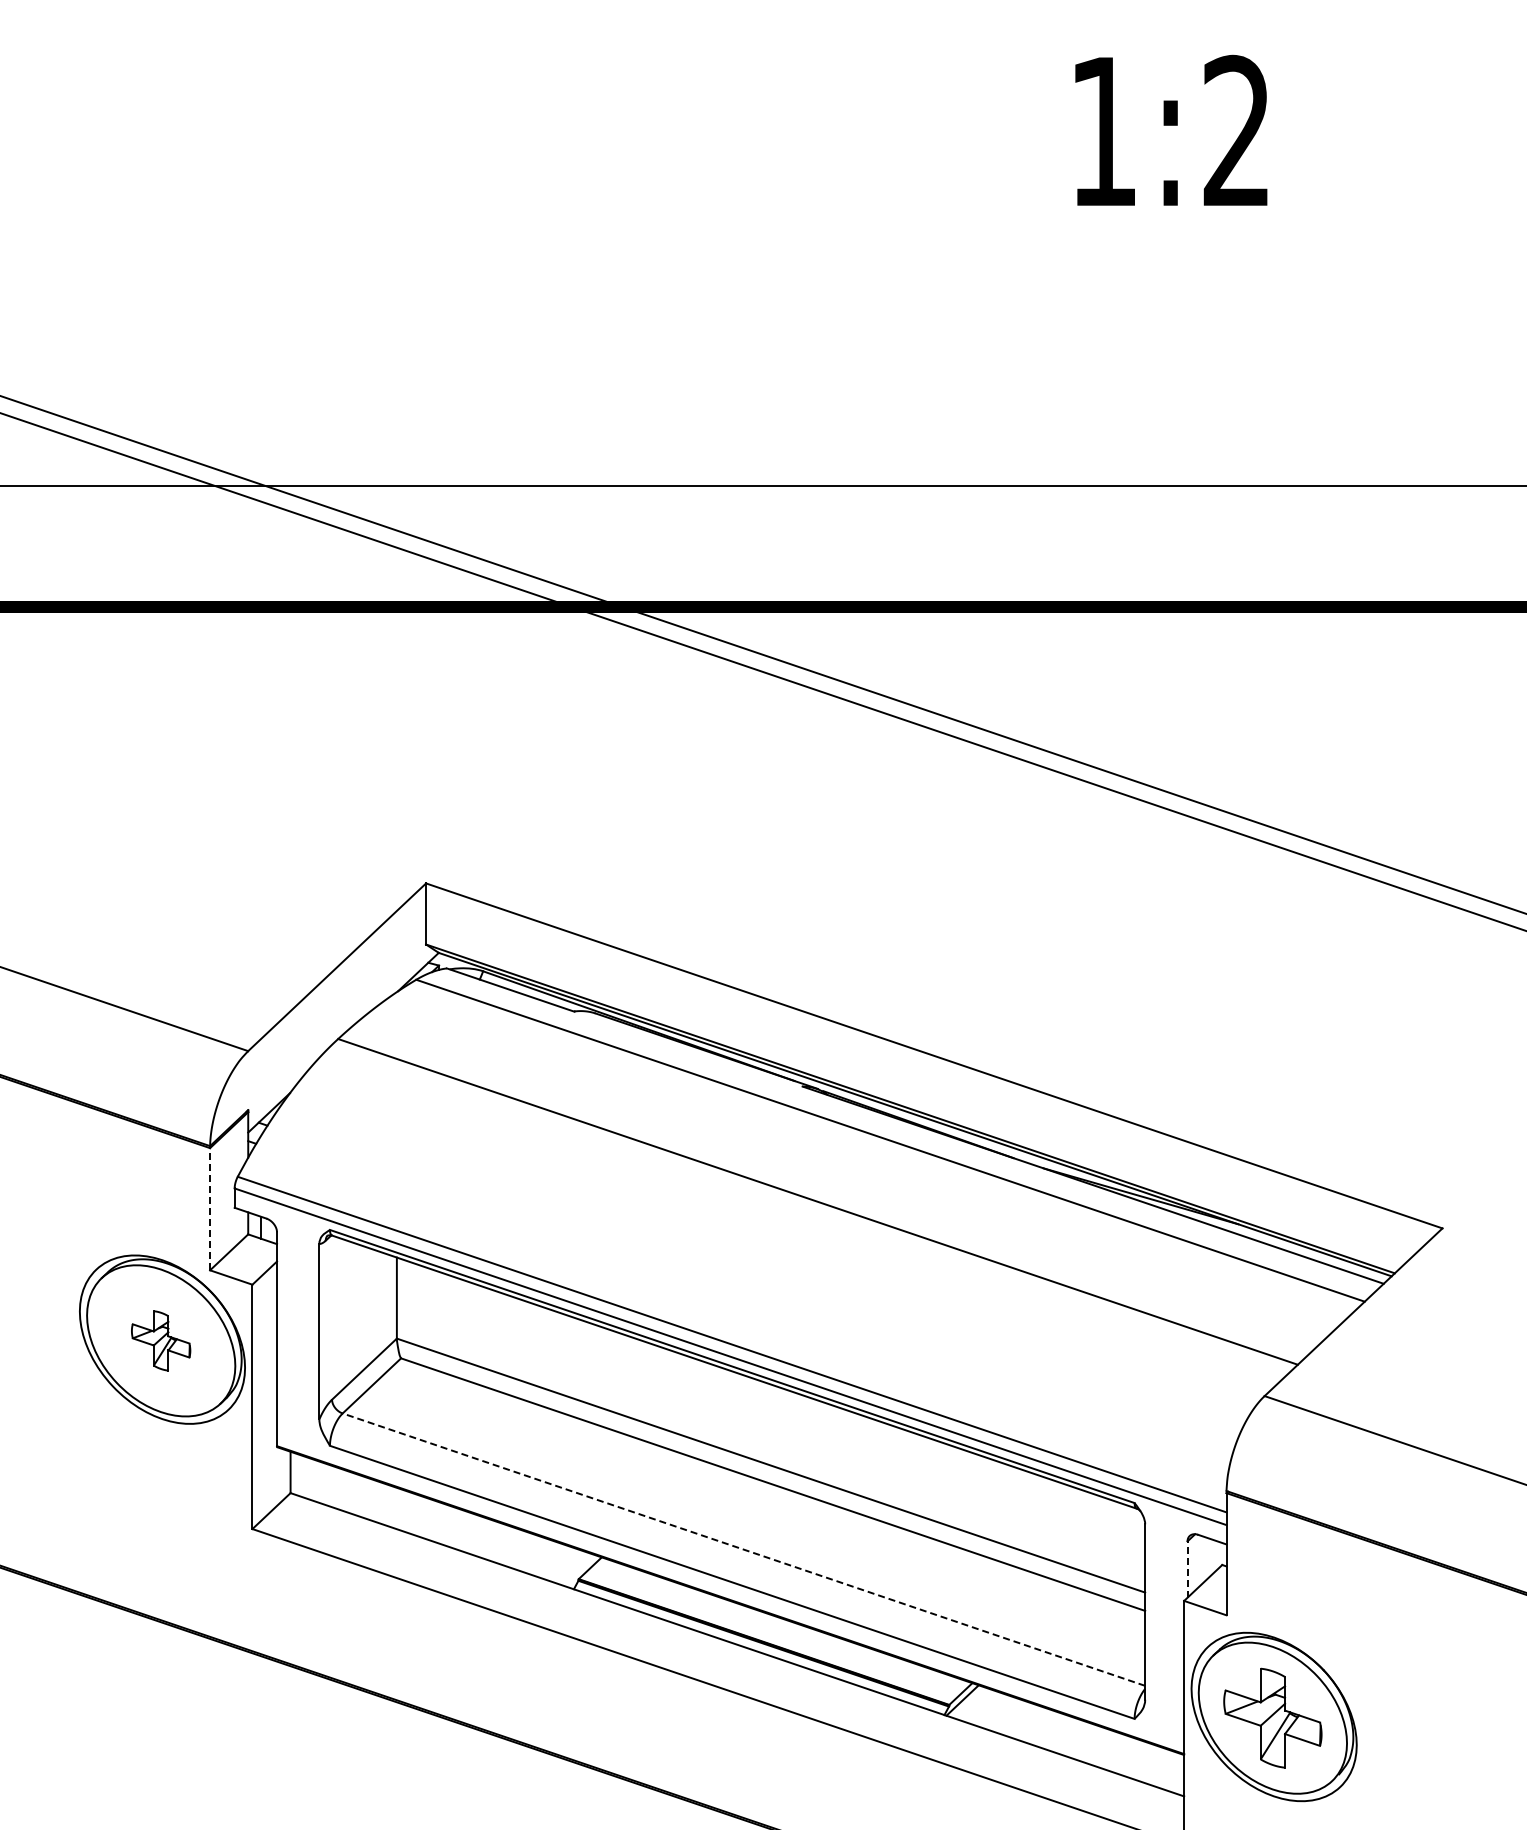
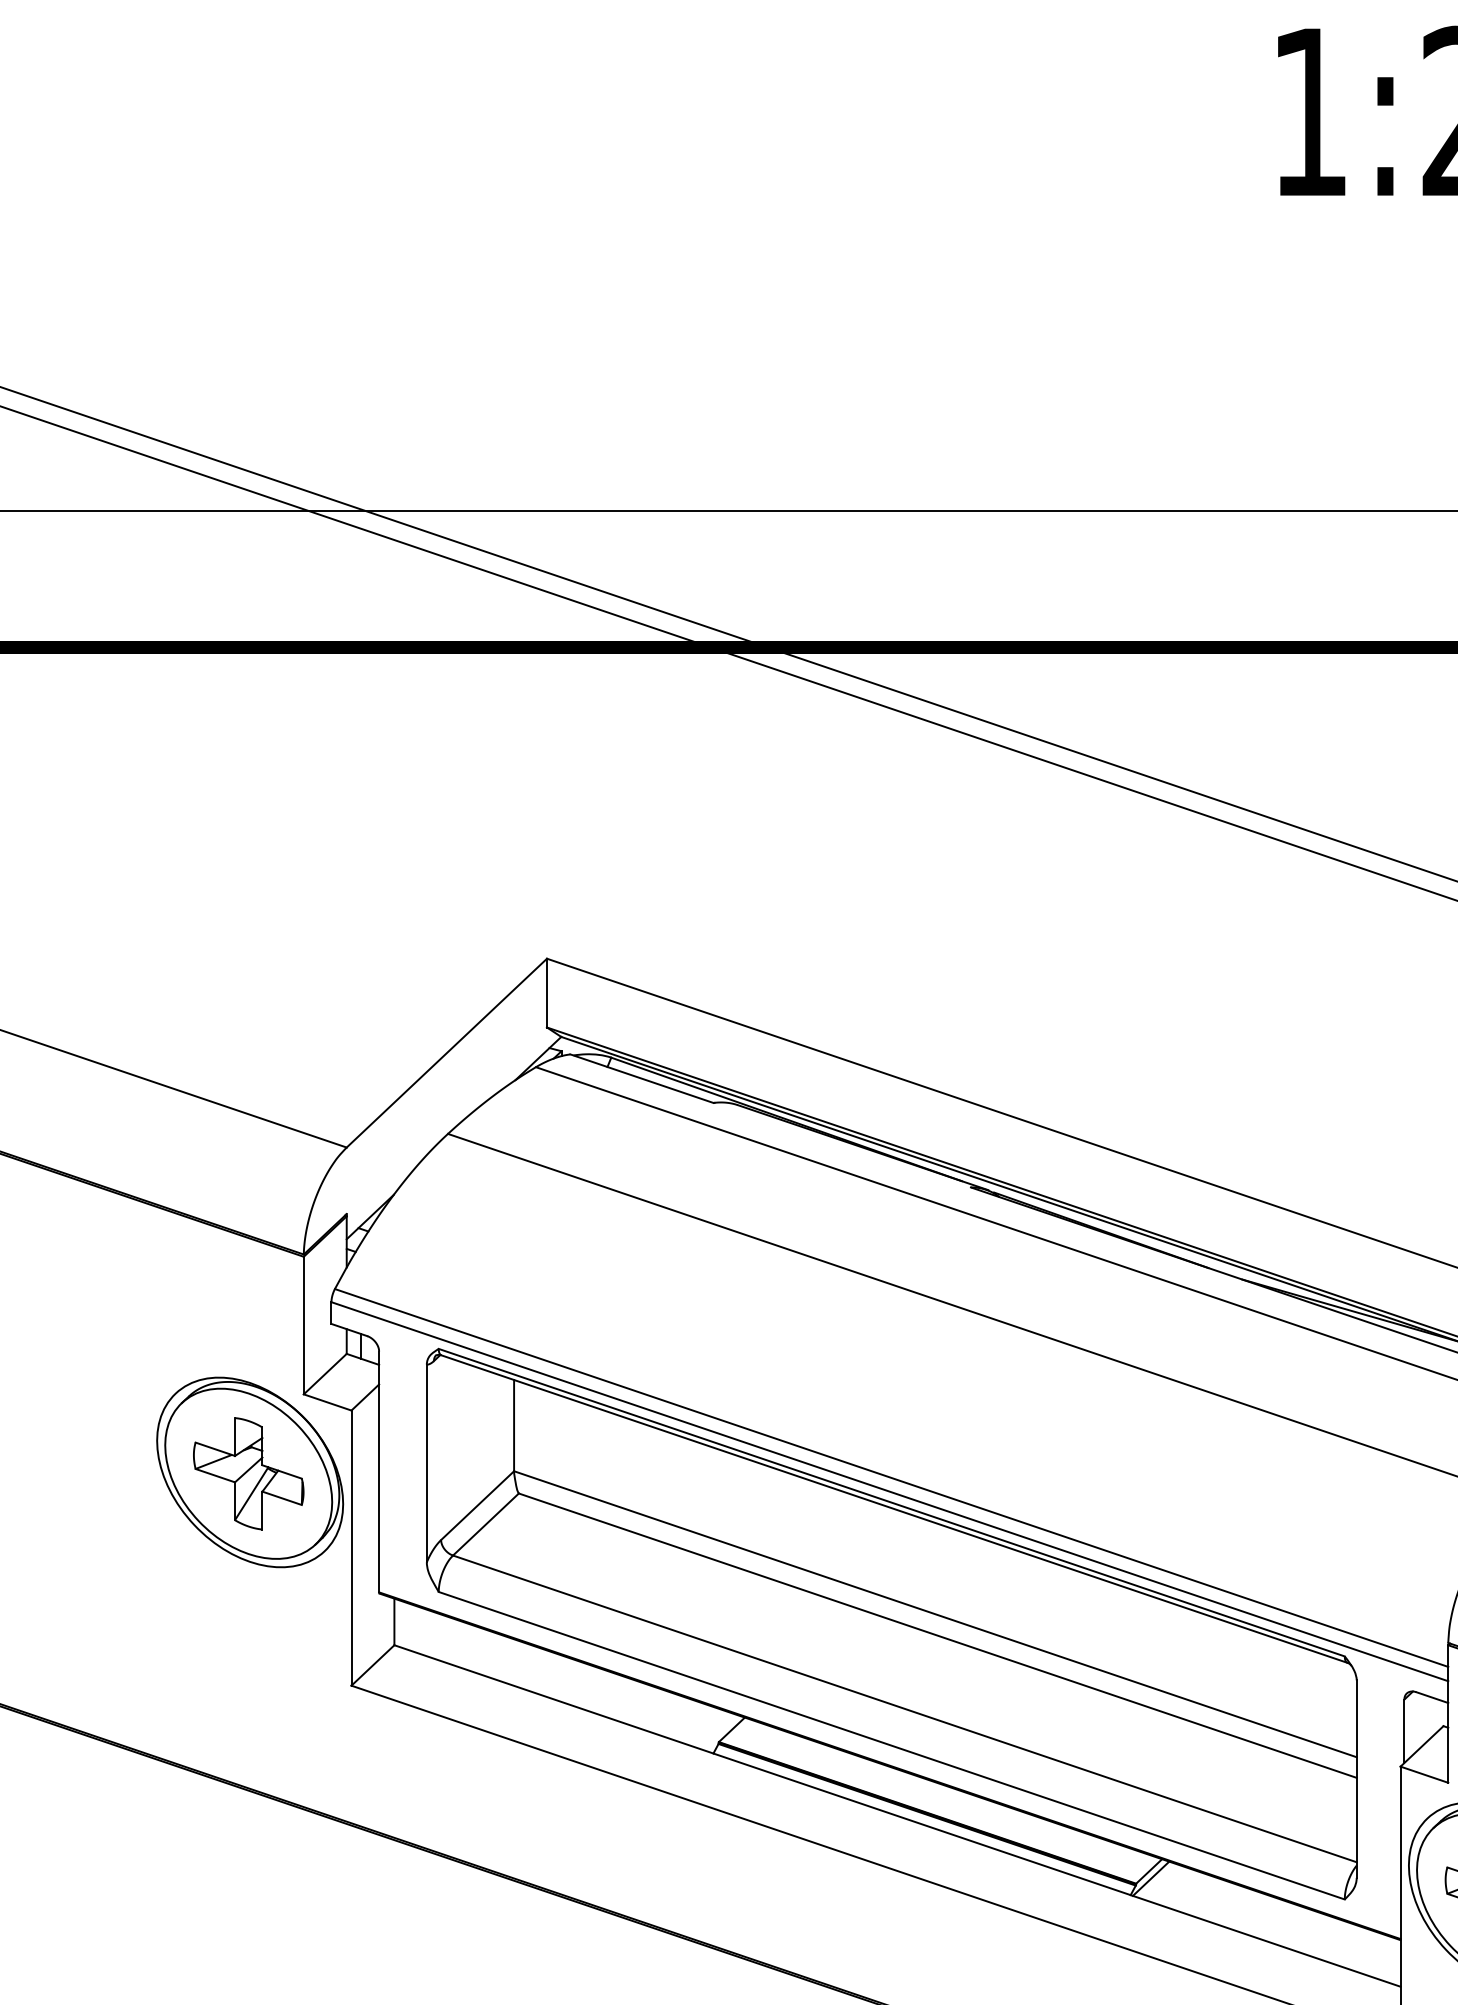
line: (210, 1208) -> (304, 1324), dashed -> solid
part: (160, 1340) -> (247, 1473), size x1.67
line: (743, 1549) -> (904, 1708), dashed -> solid
line: (1187, 1569) -> (1404, 1731), dashed -> solid

